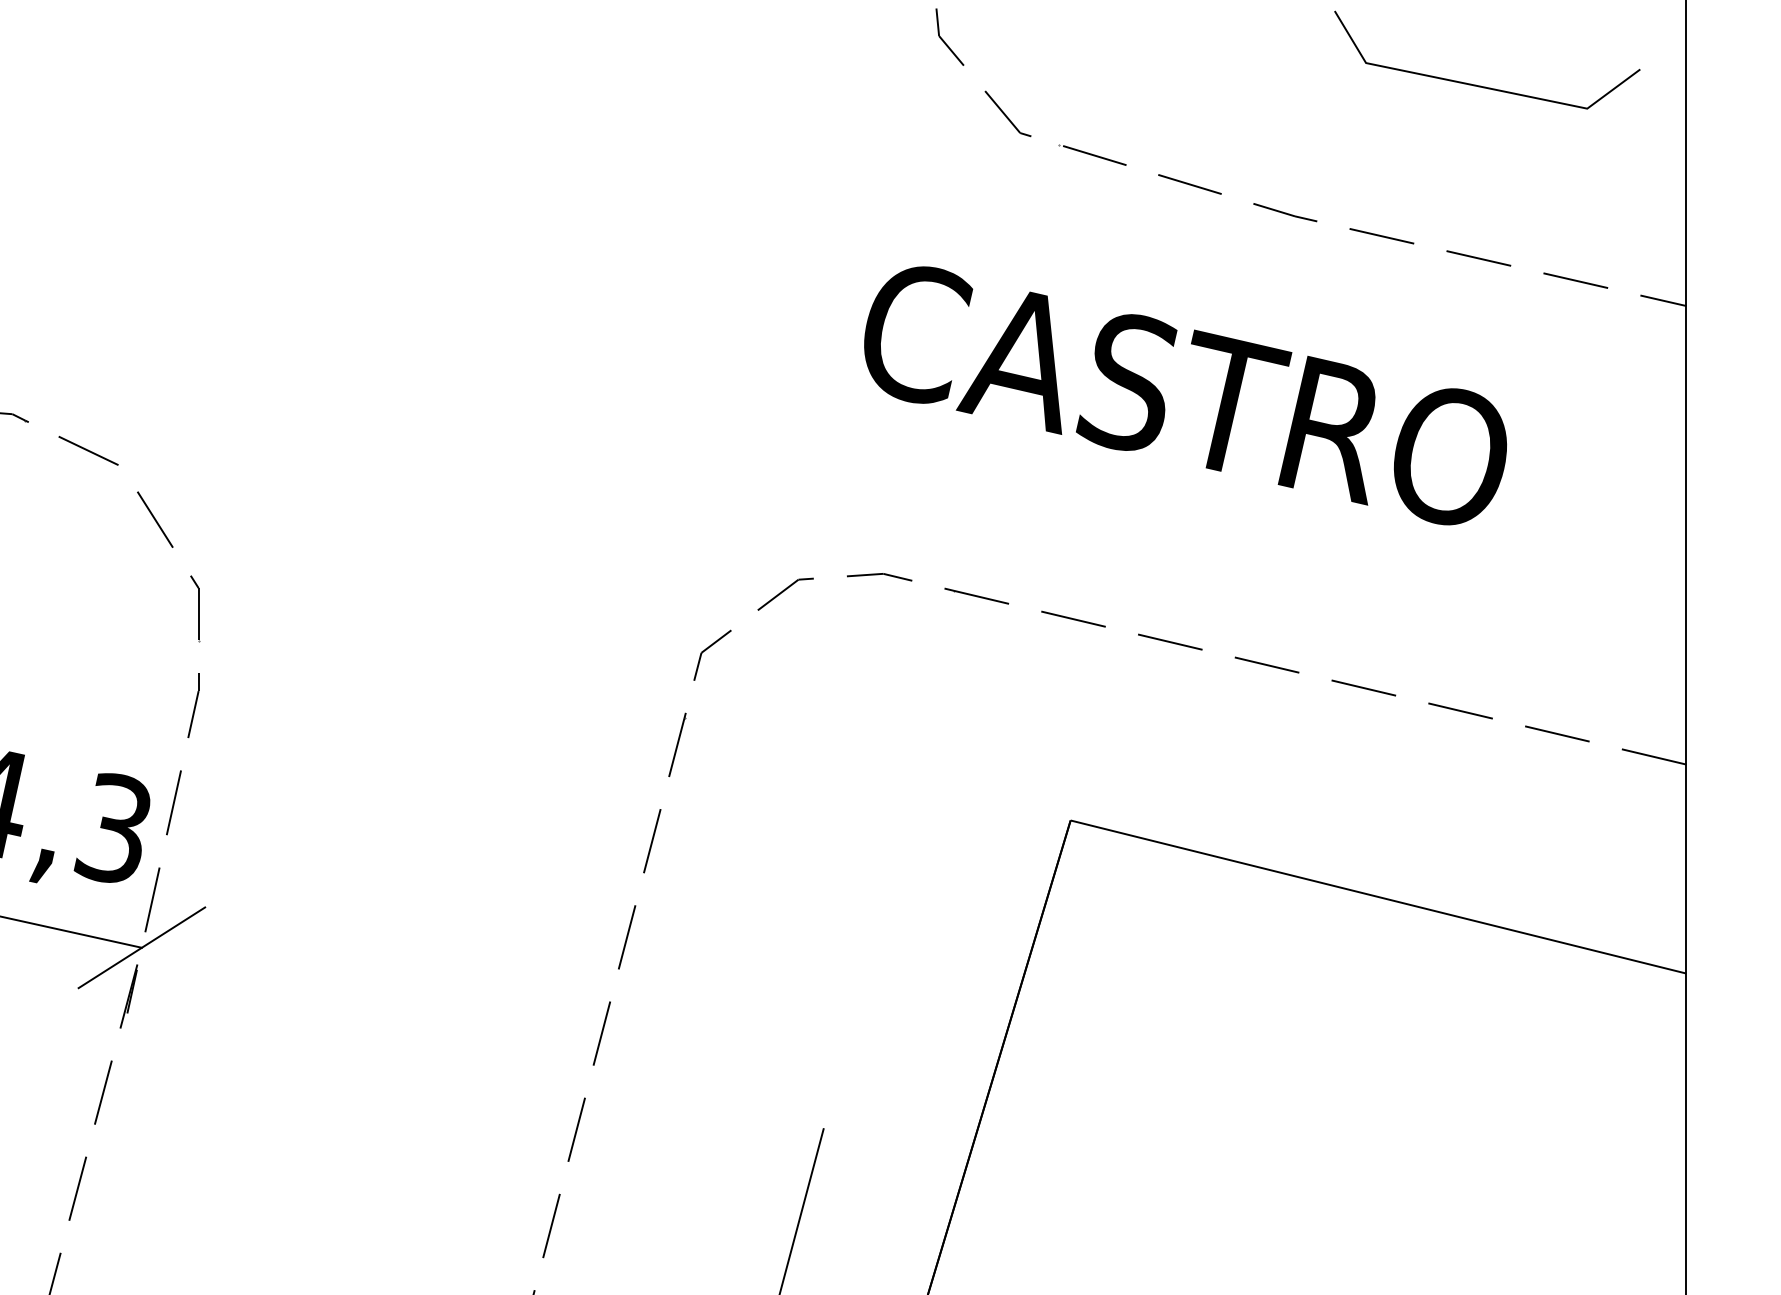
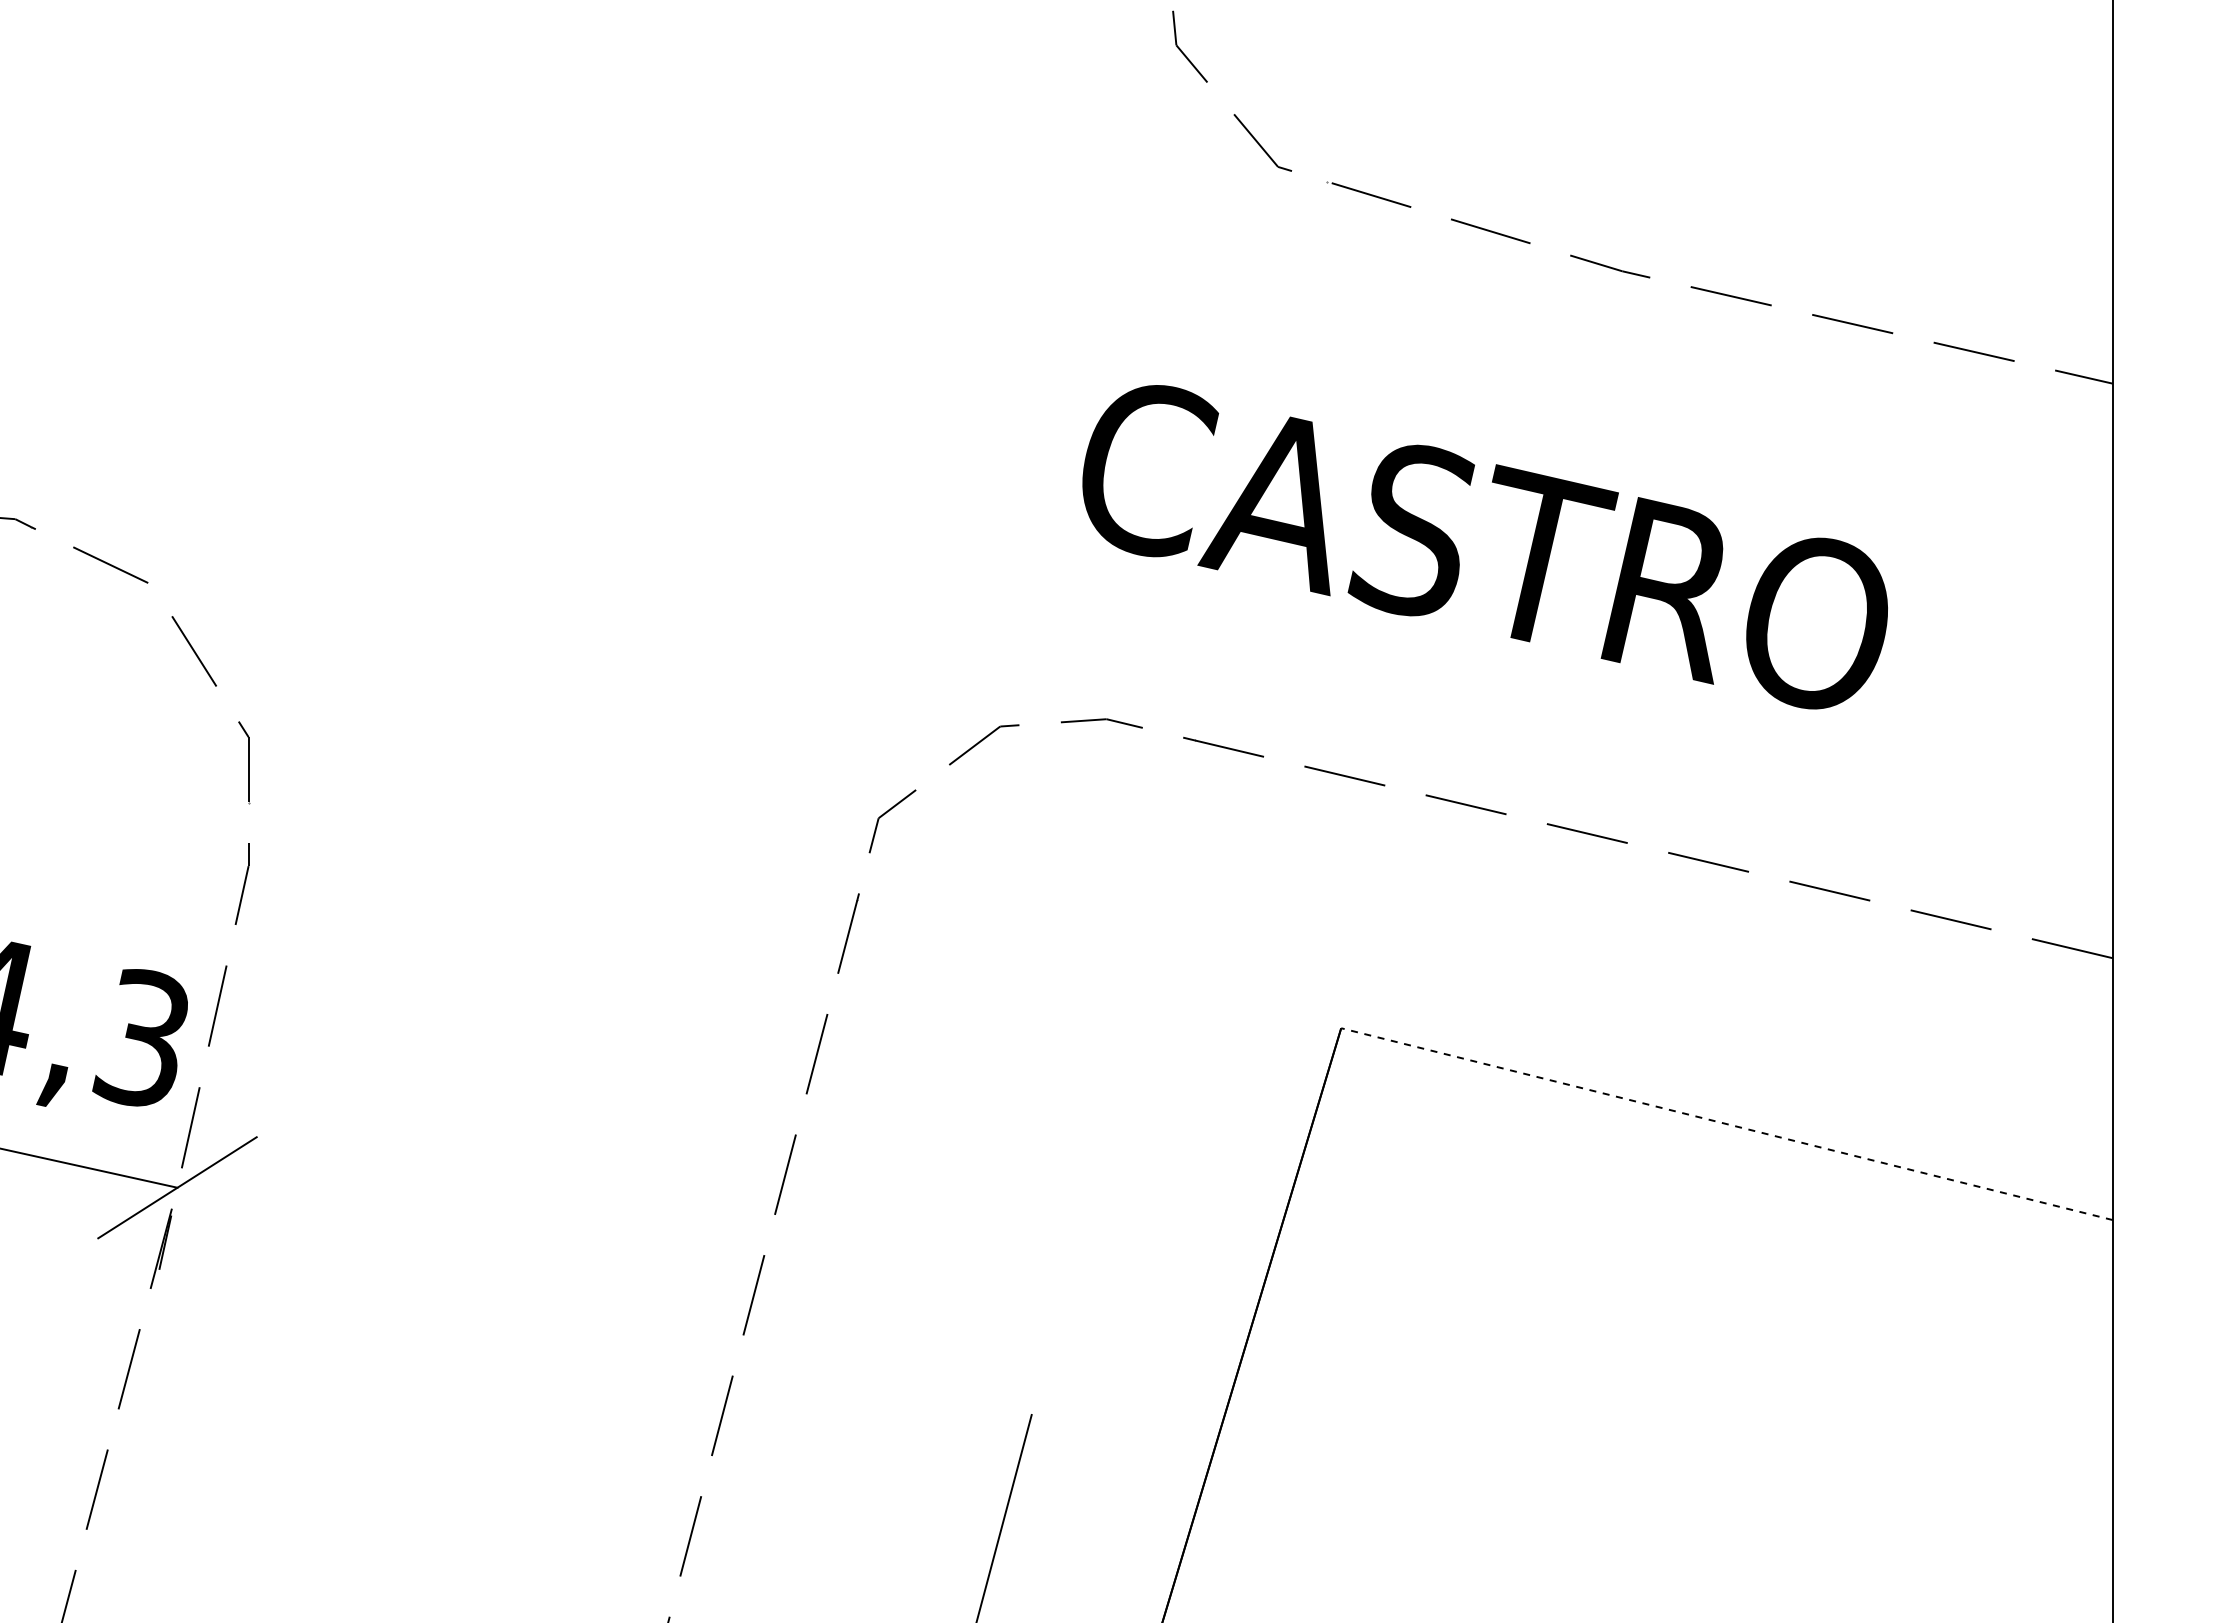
line: (1480, 85) -> (1854, 107), removed
text: (1184, 396) -> (1484, 547), moved
line: (1378, 897) -> (1726, 1124), solid -> dashed

